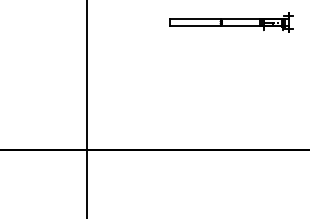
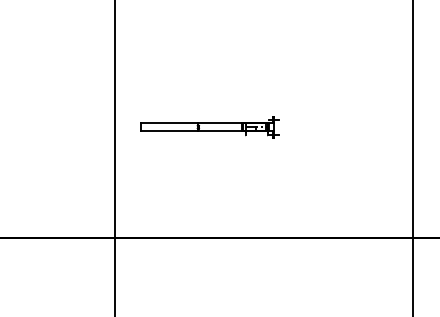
part: (231, 22) -> (209, 127), moved

